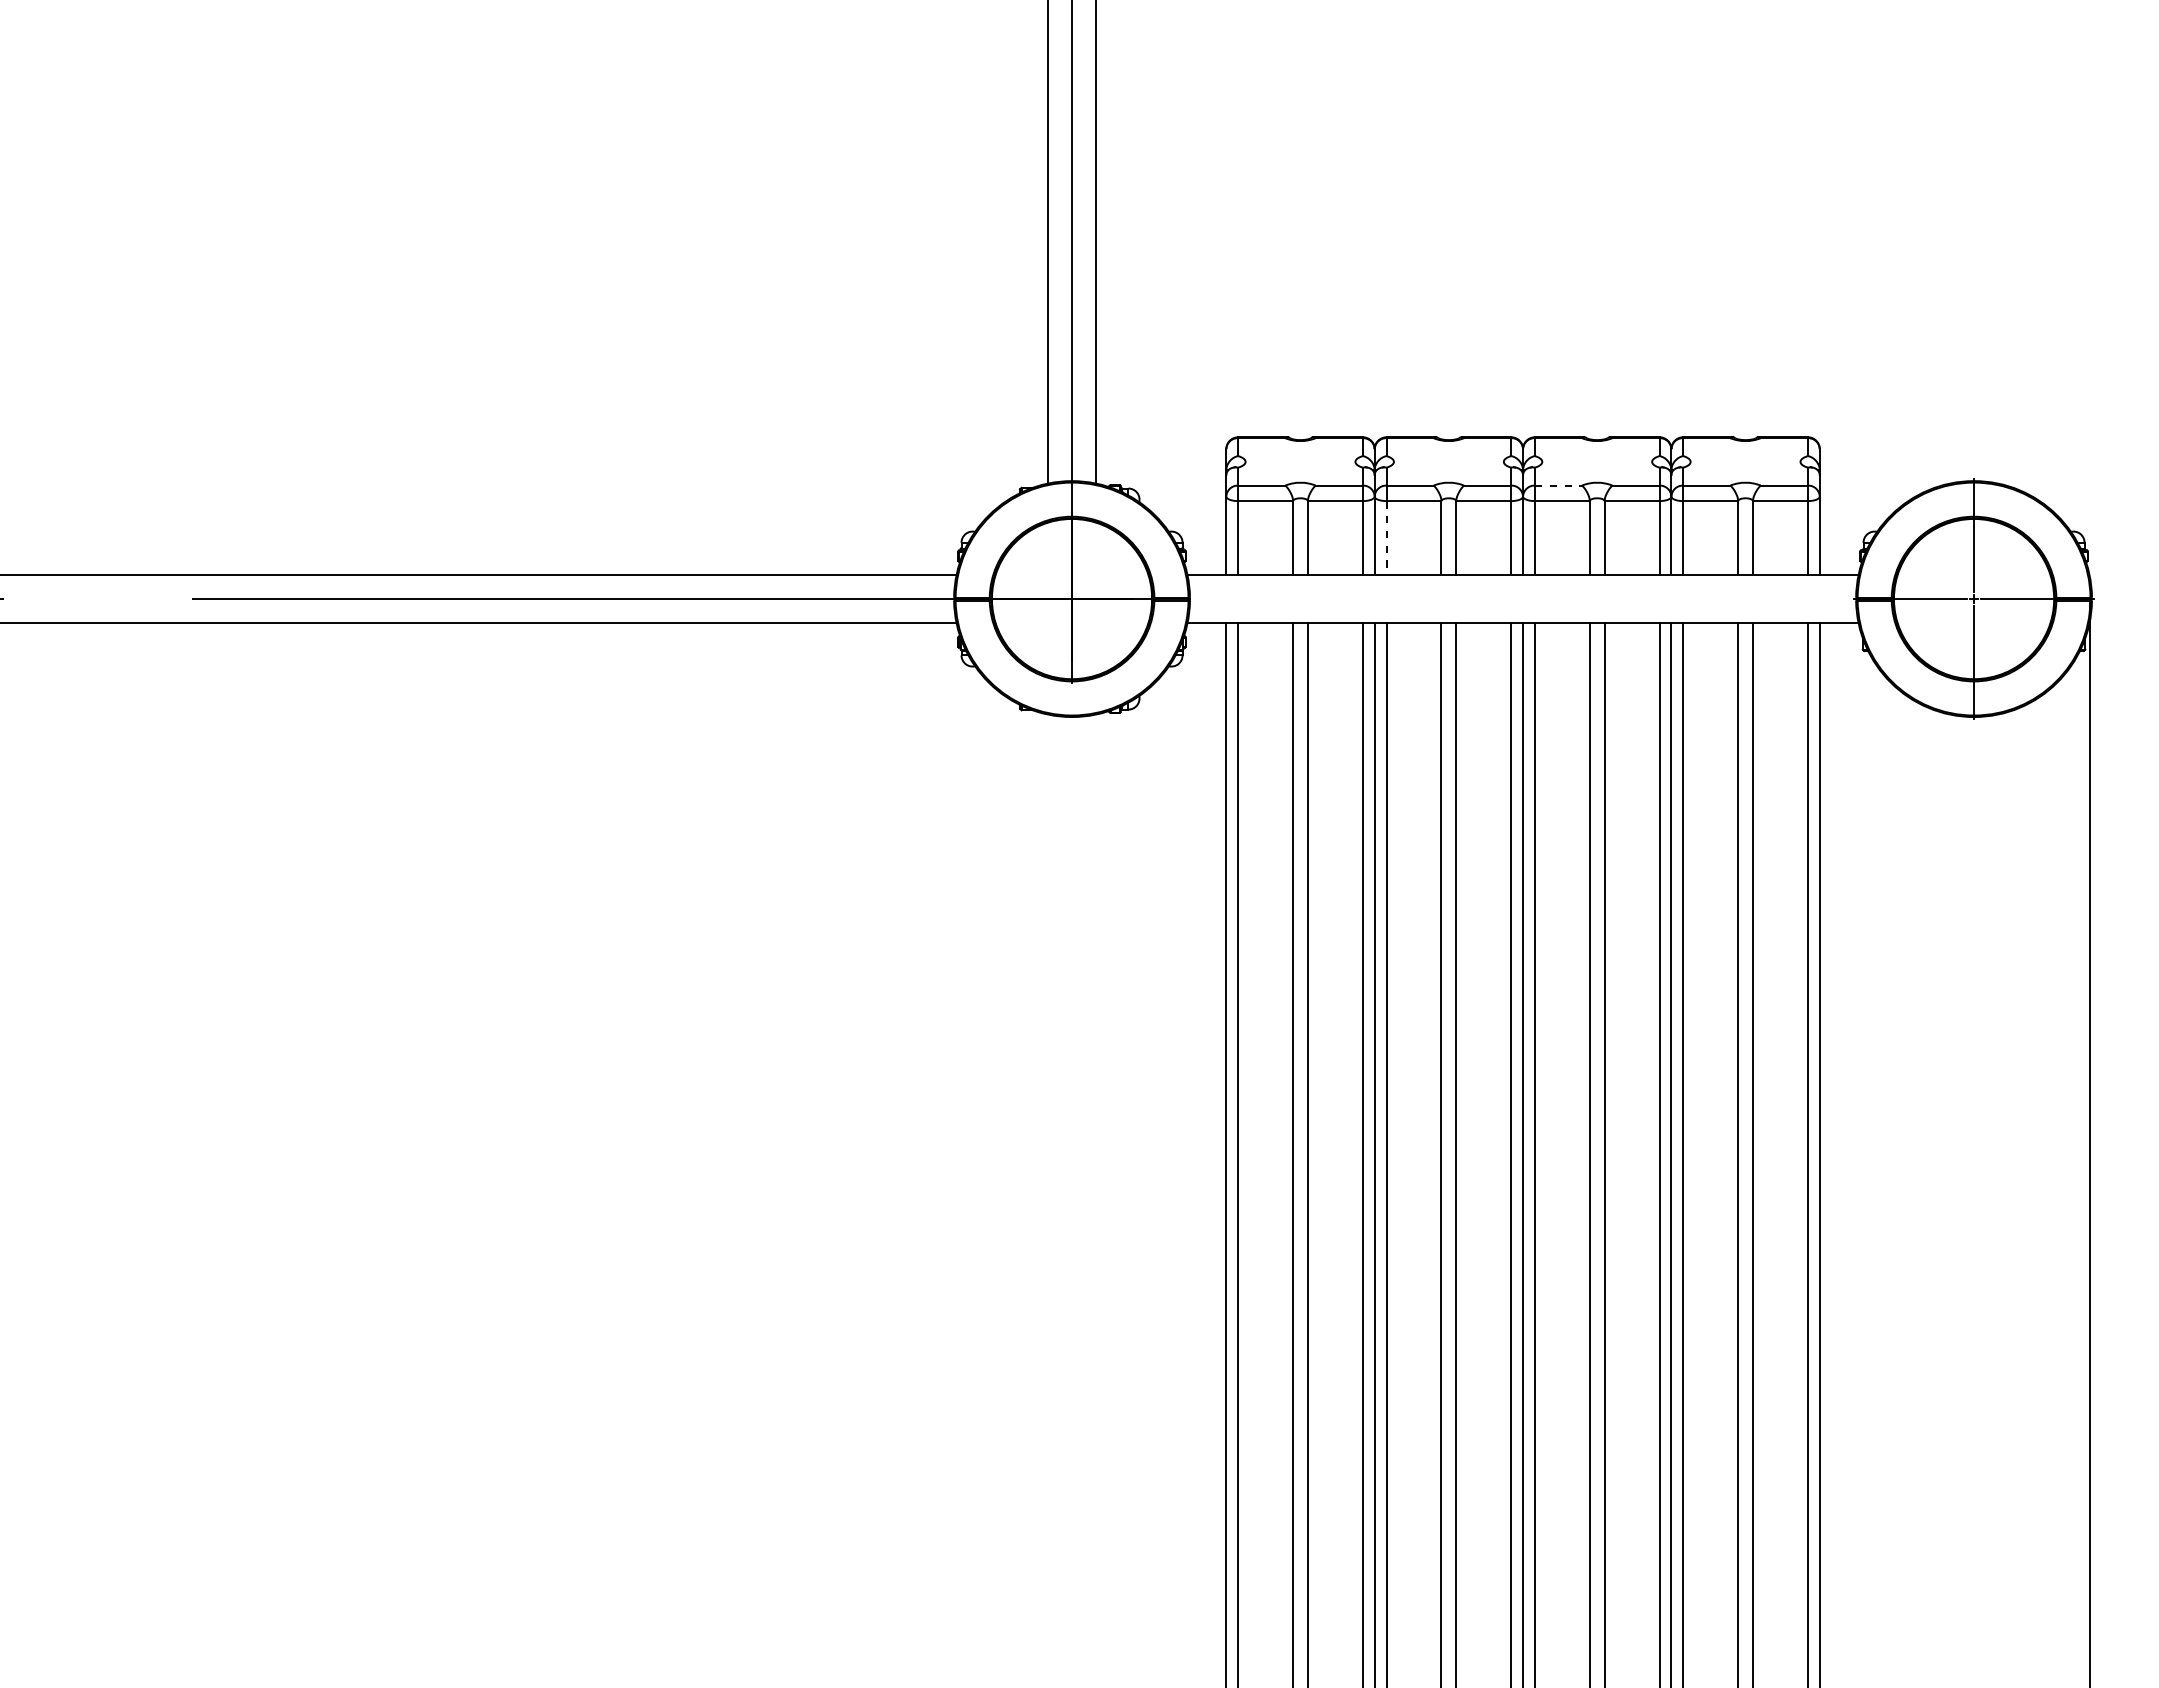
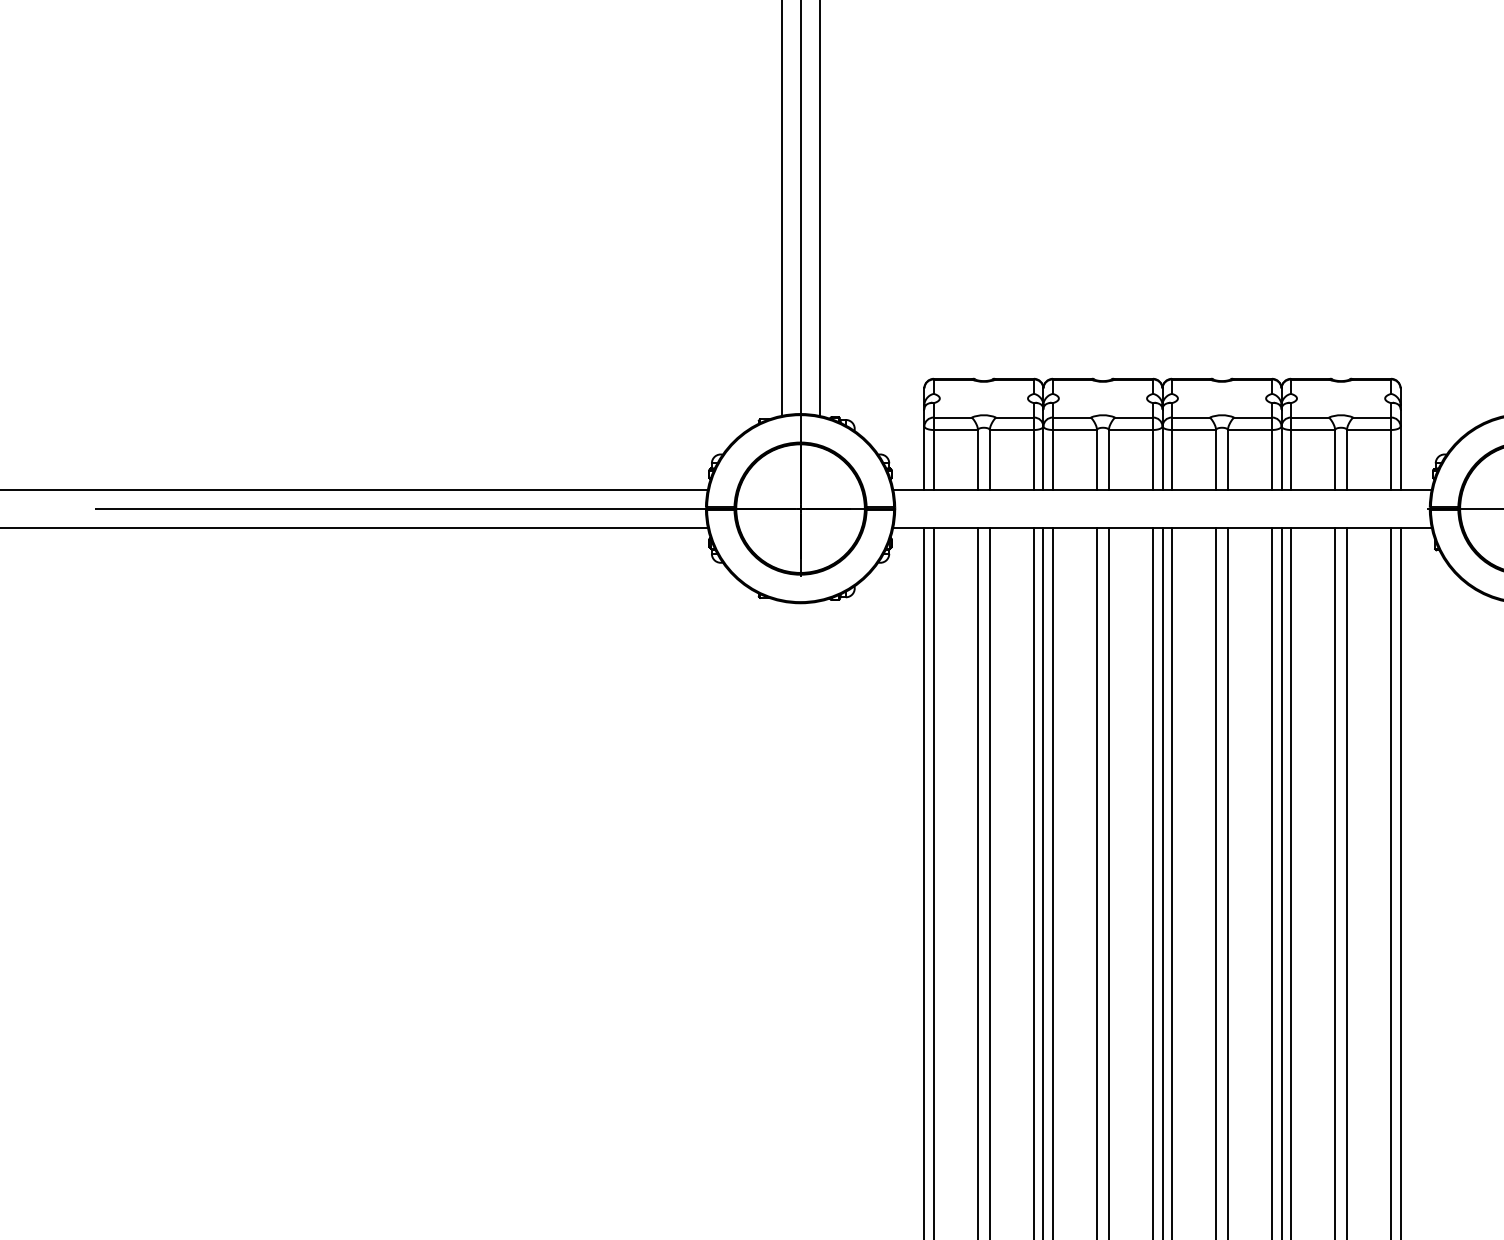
line: (1558, 485) -> (1190, 417), dashed -> solid
line: (1386, 538) -> (1052, 460), dashed -> solid

